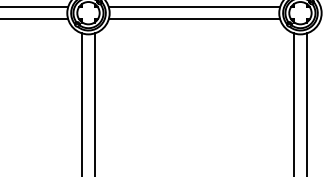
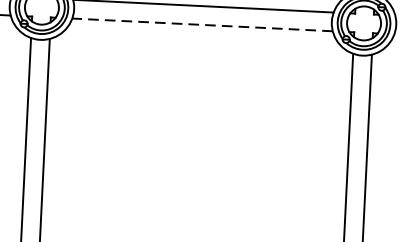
line: (194, 19) -> (202, 25), solid -> dashed

